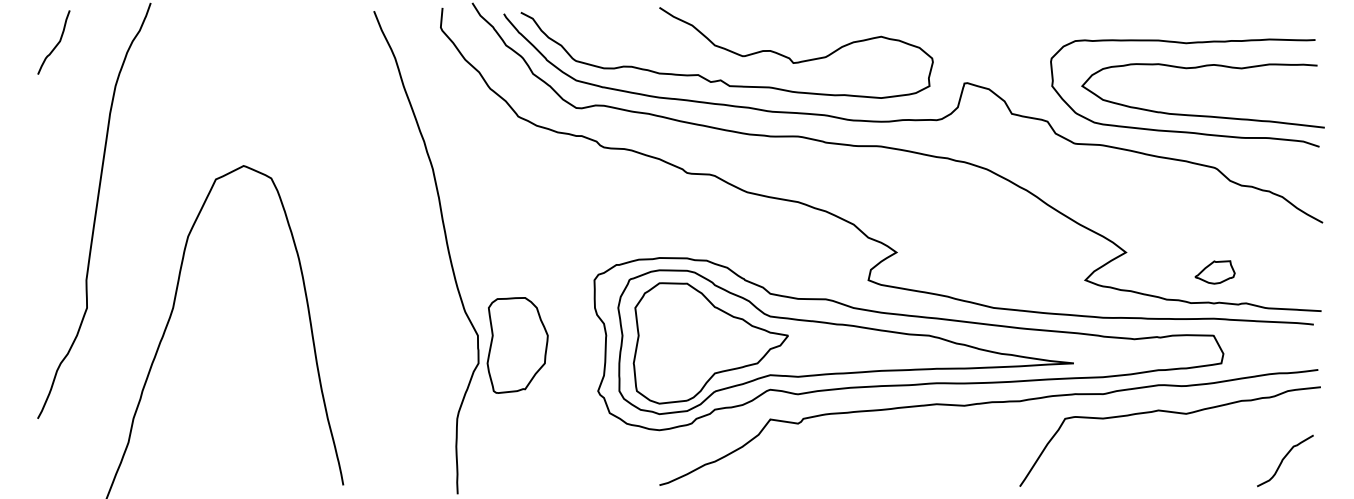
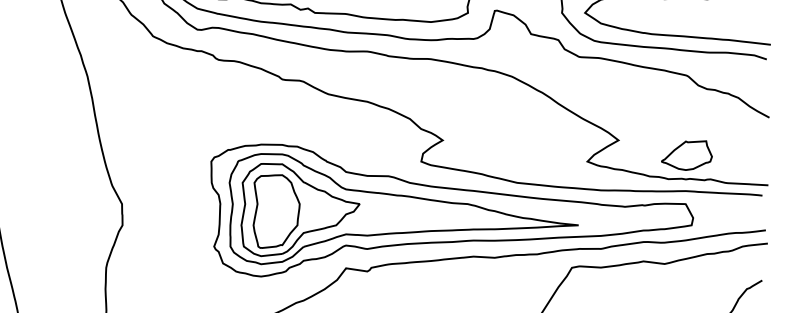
part: (1214, 272) -> (686, 155), size x1.67
part: (517, 345) -> (276, 211), moved

